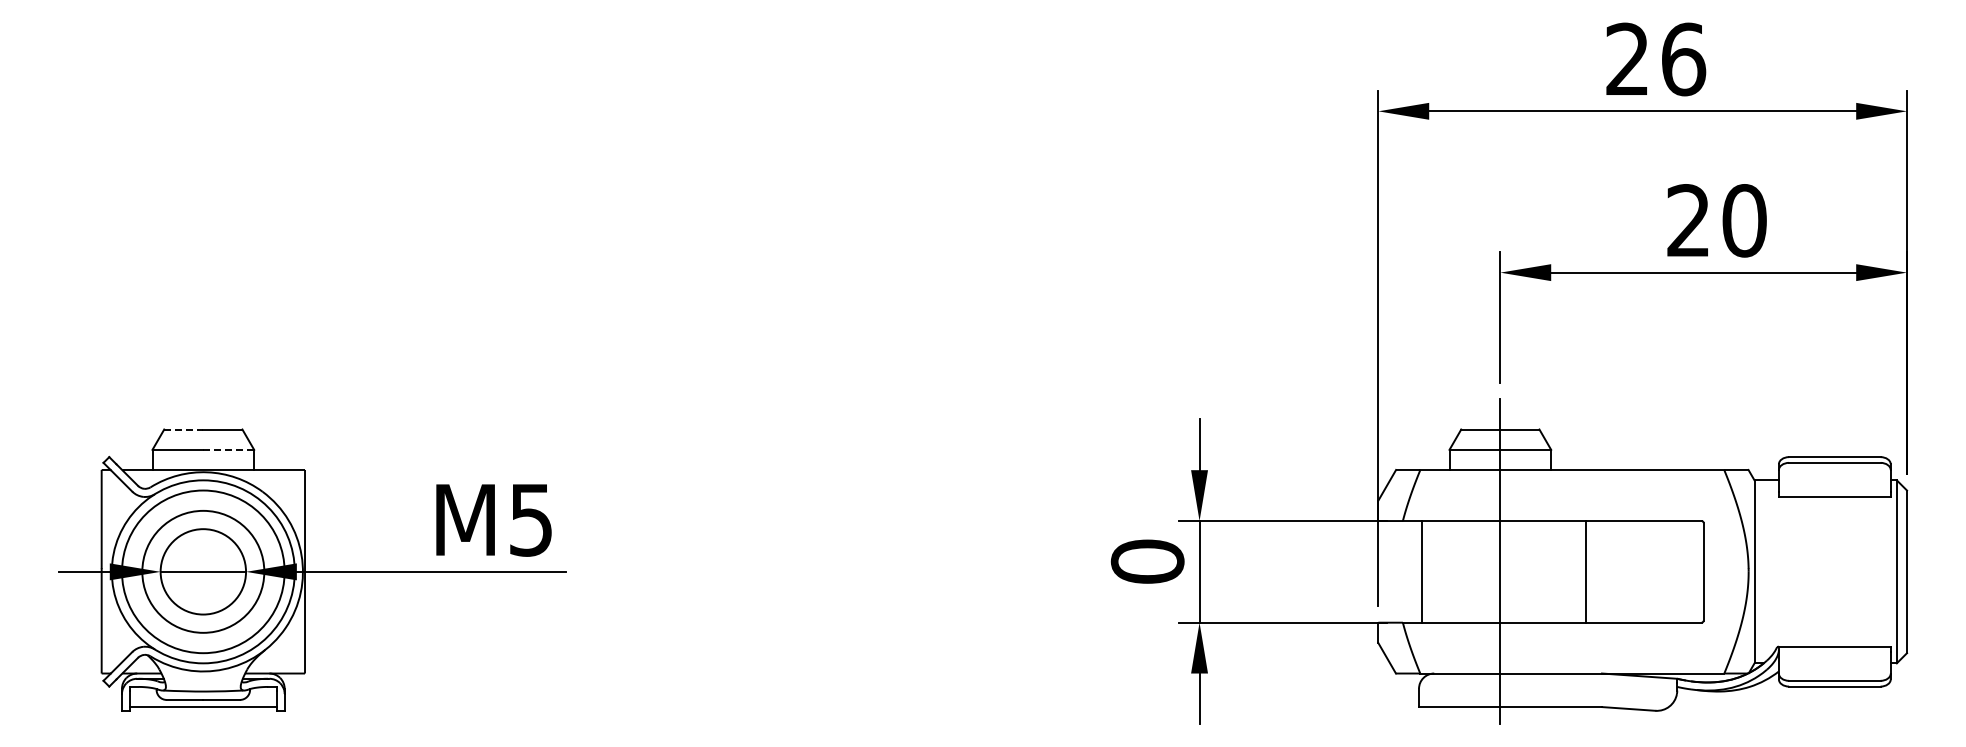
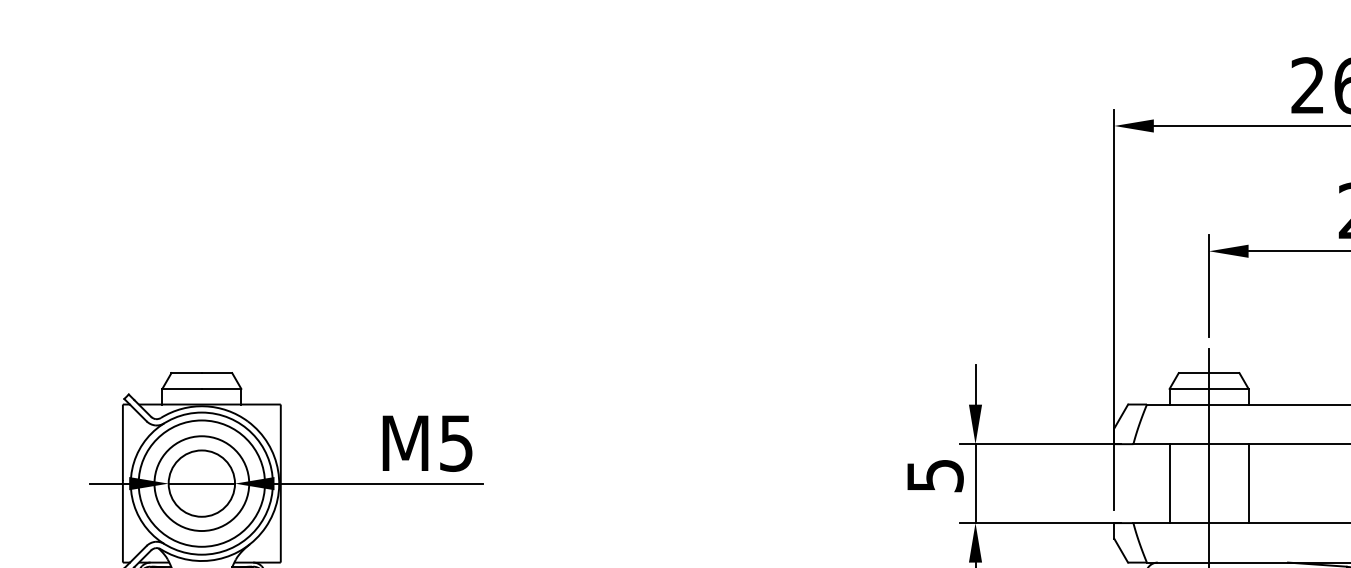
line: (183, 429) -> (186, 373), dashed -> solid
line: (228, 449) -> (221, 388), dashed -> solid
text: (1147, 561) -> (935, 475), 0 -> 5
line: (1421, 571) -> (1169, 483), moved
line: (1586, 571) -> (1248, 483), moved

